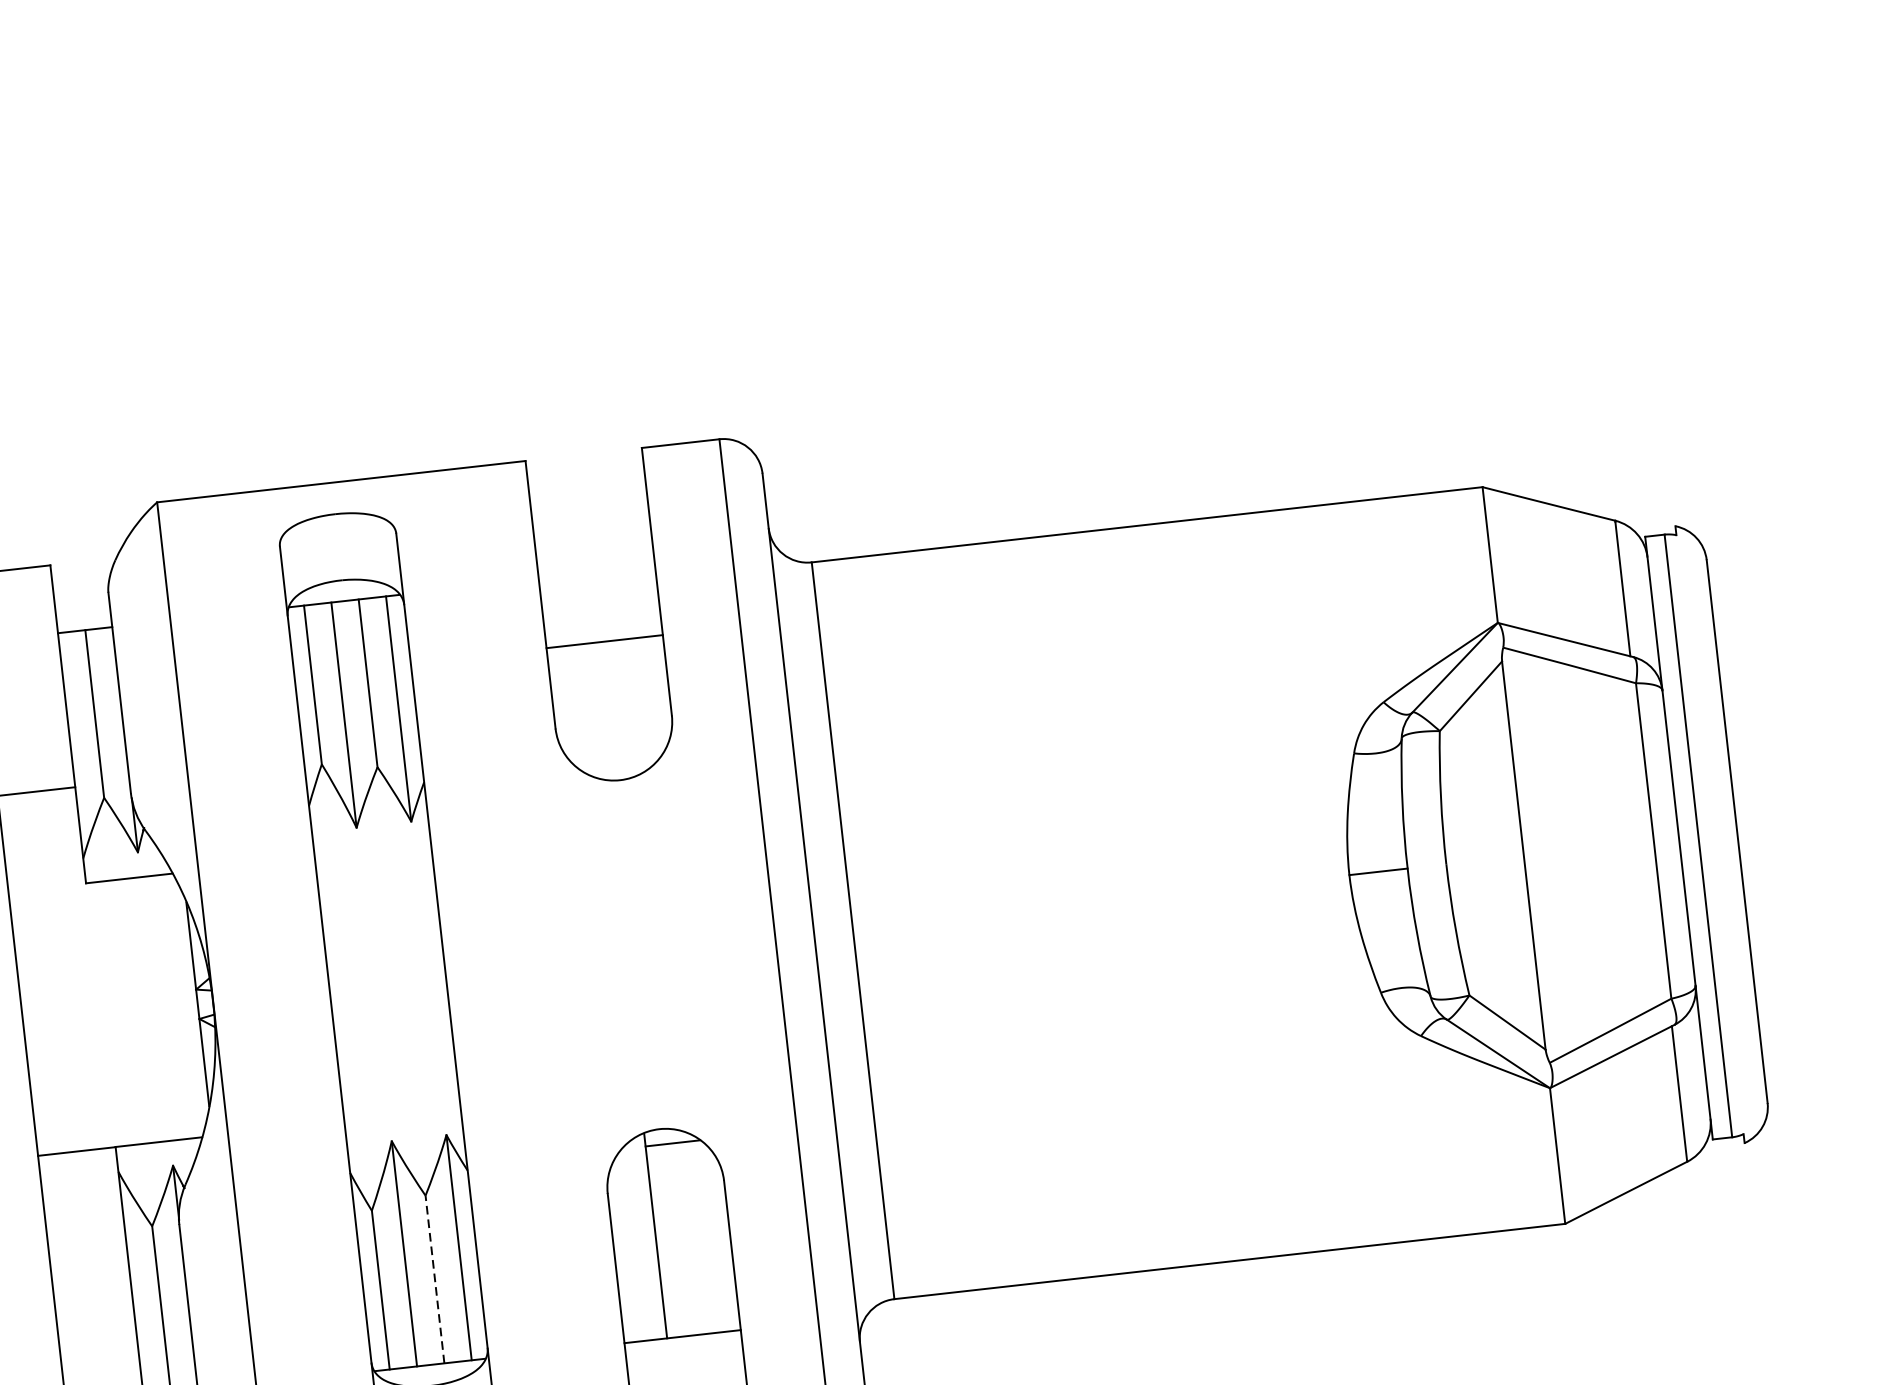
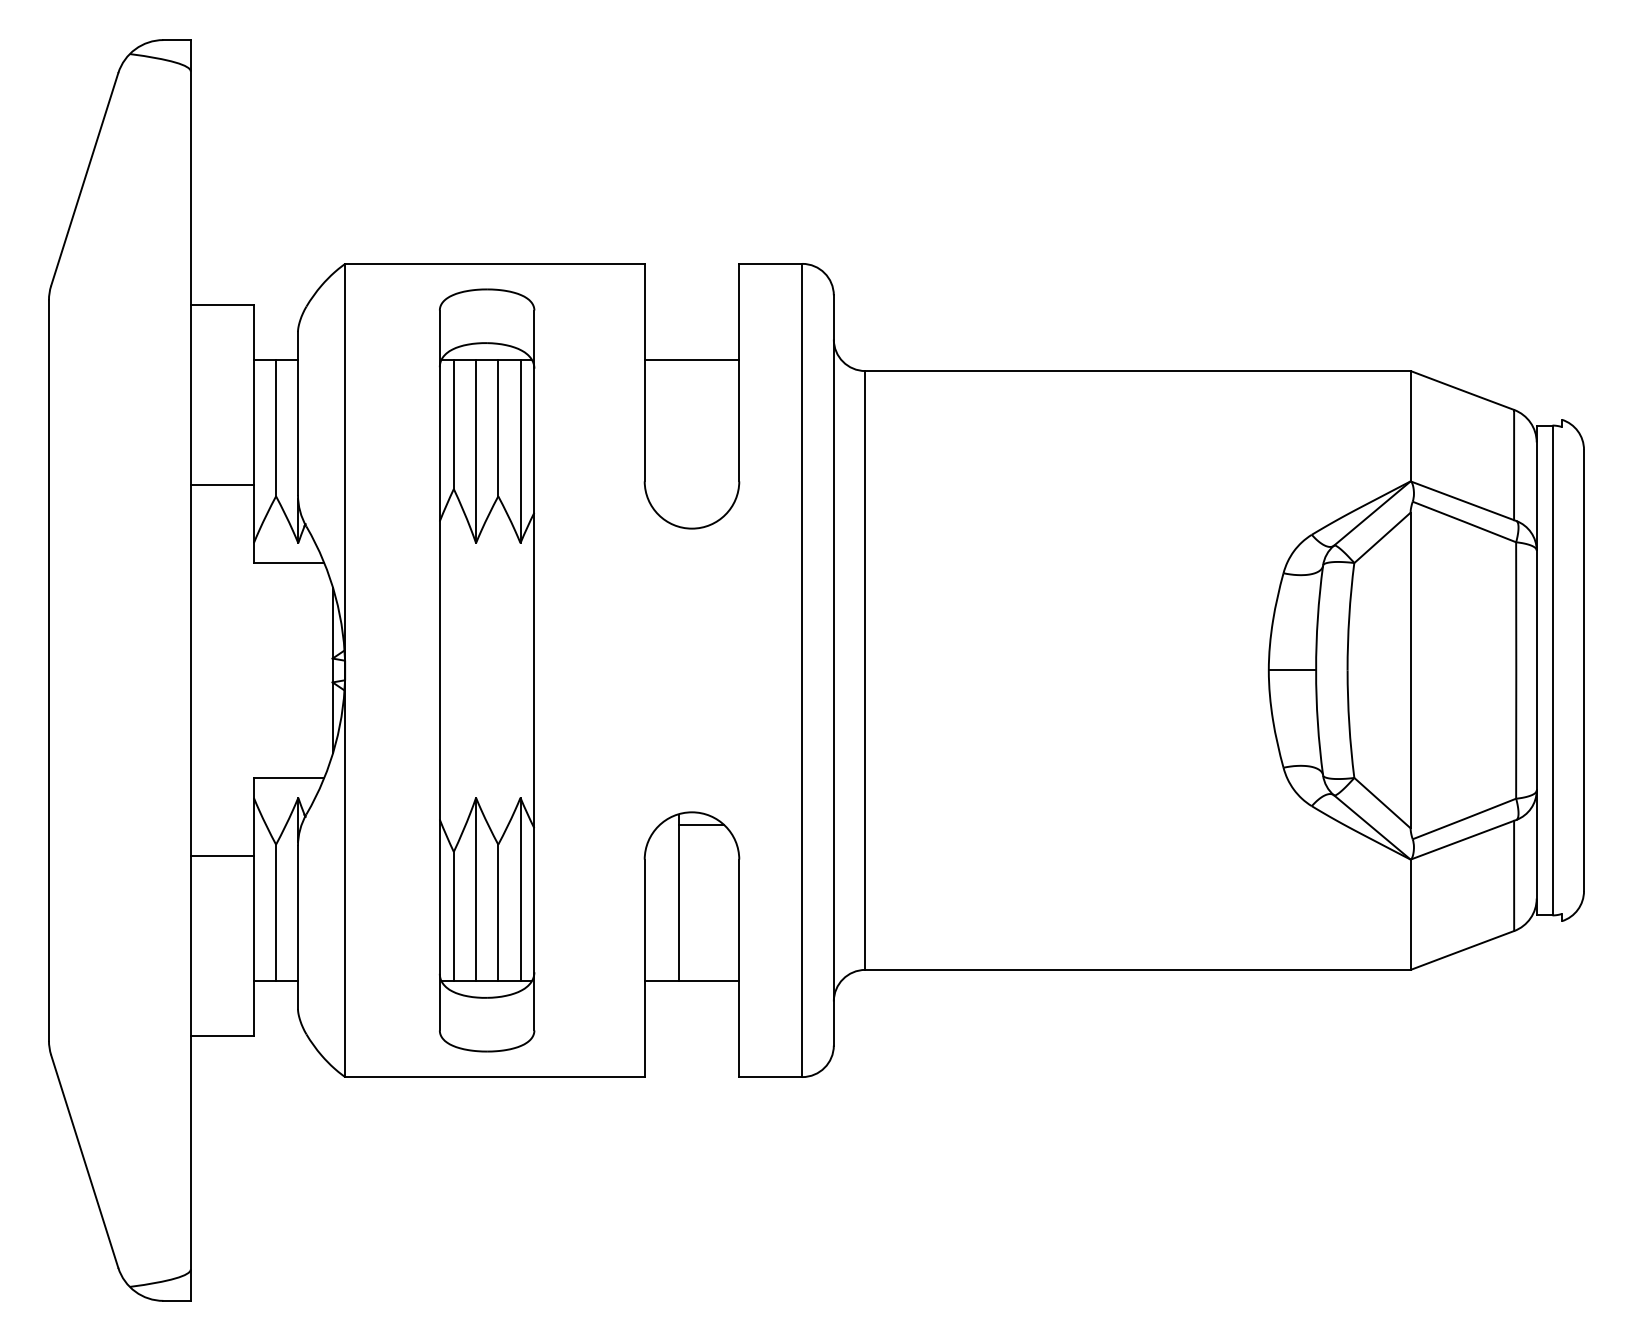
line: (604, 642) -> (691, 360), moved
line: (75, 1151) -> (221, 855), moved
line: (435, 1279) -> (498, 912), dashed -> solid

